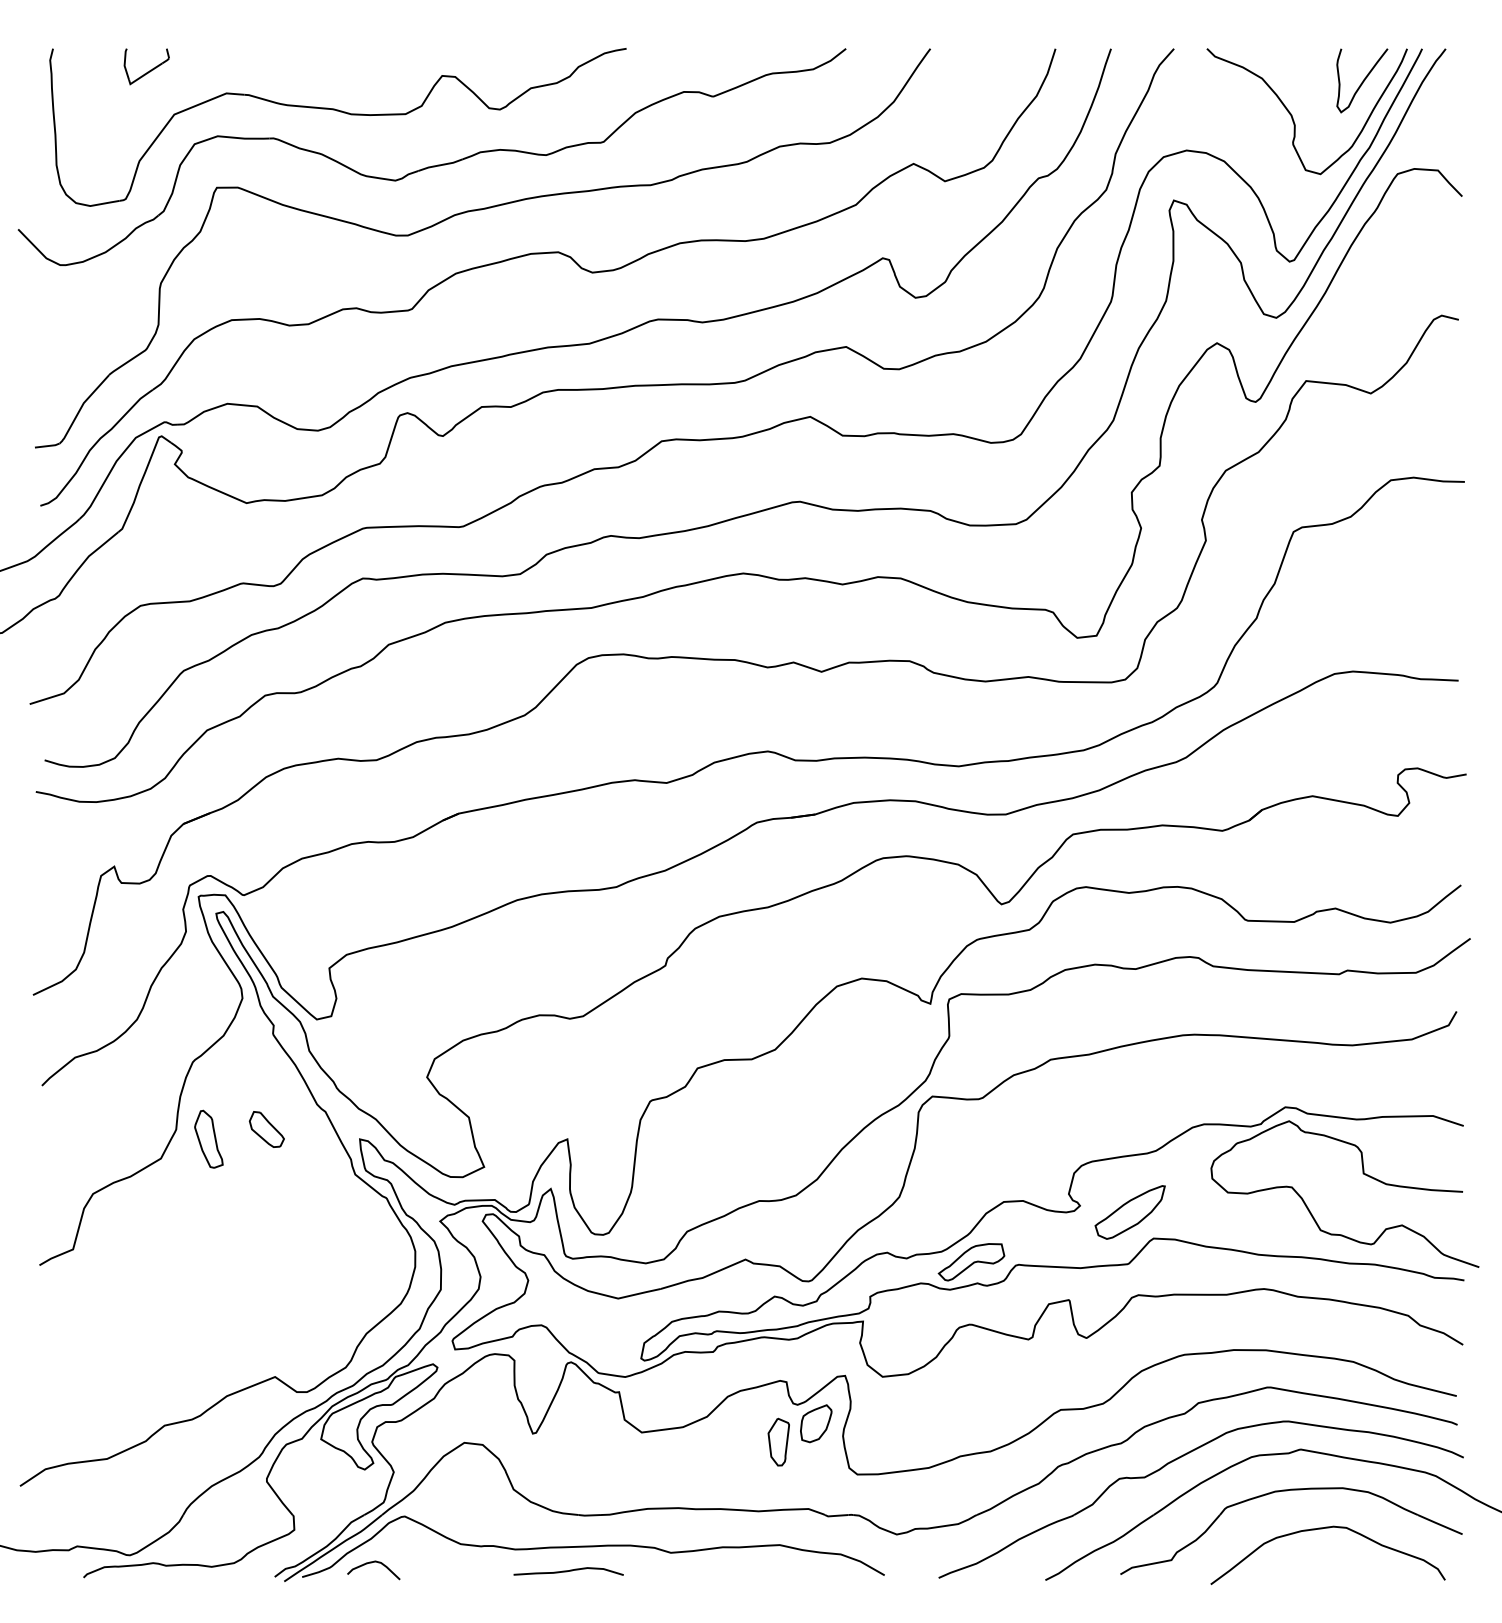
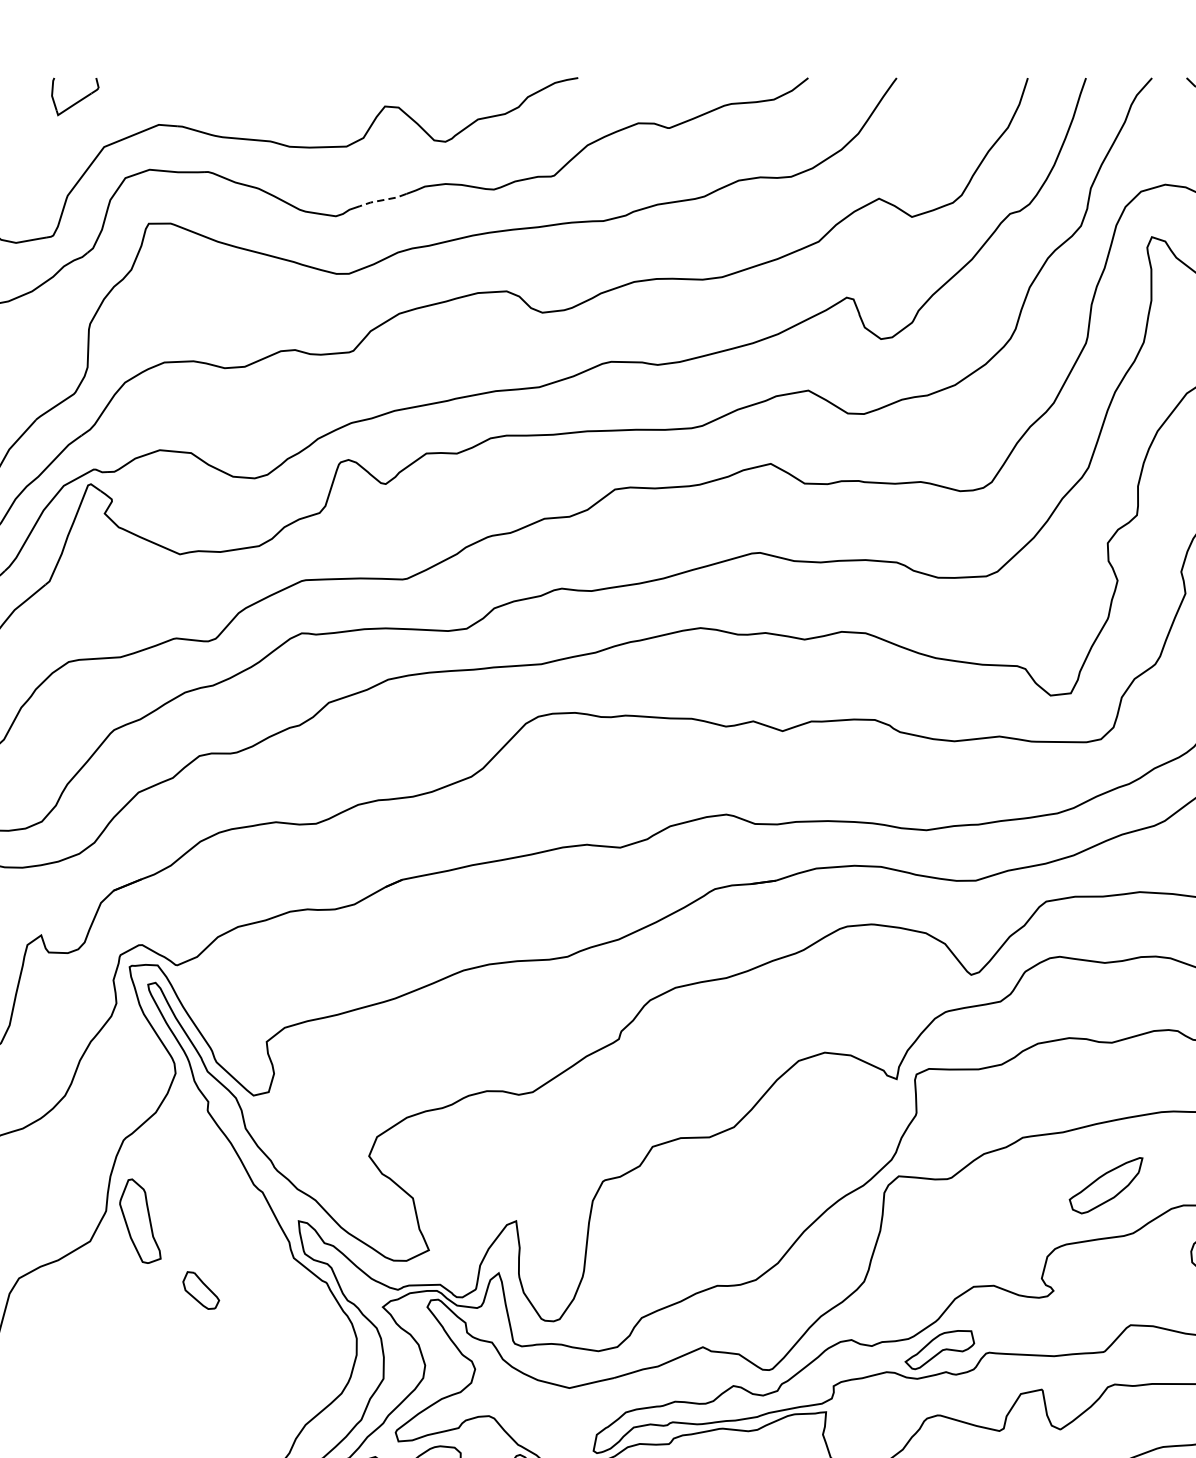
line: (440, 165) -> (383, 200), solid -> dashed
part: (266, 1129) -> (200, 1290), moved
part: (208, 1138) -> (139, 1220), size x1.4
part: (1129, 1212) -> (1105, 1185), moved

